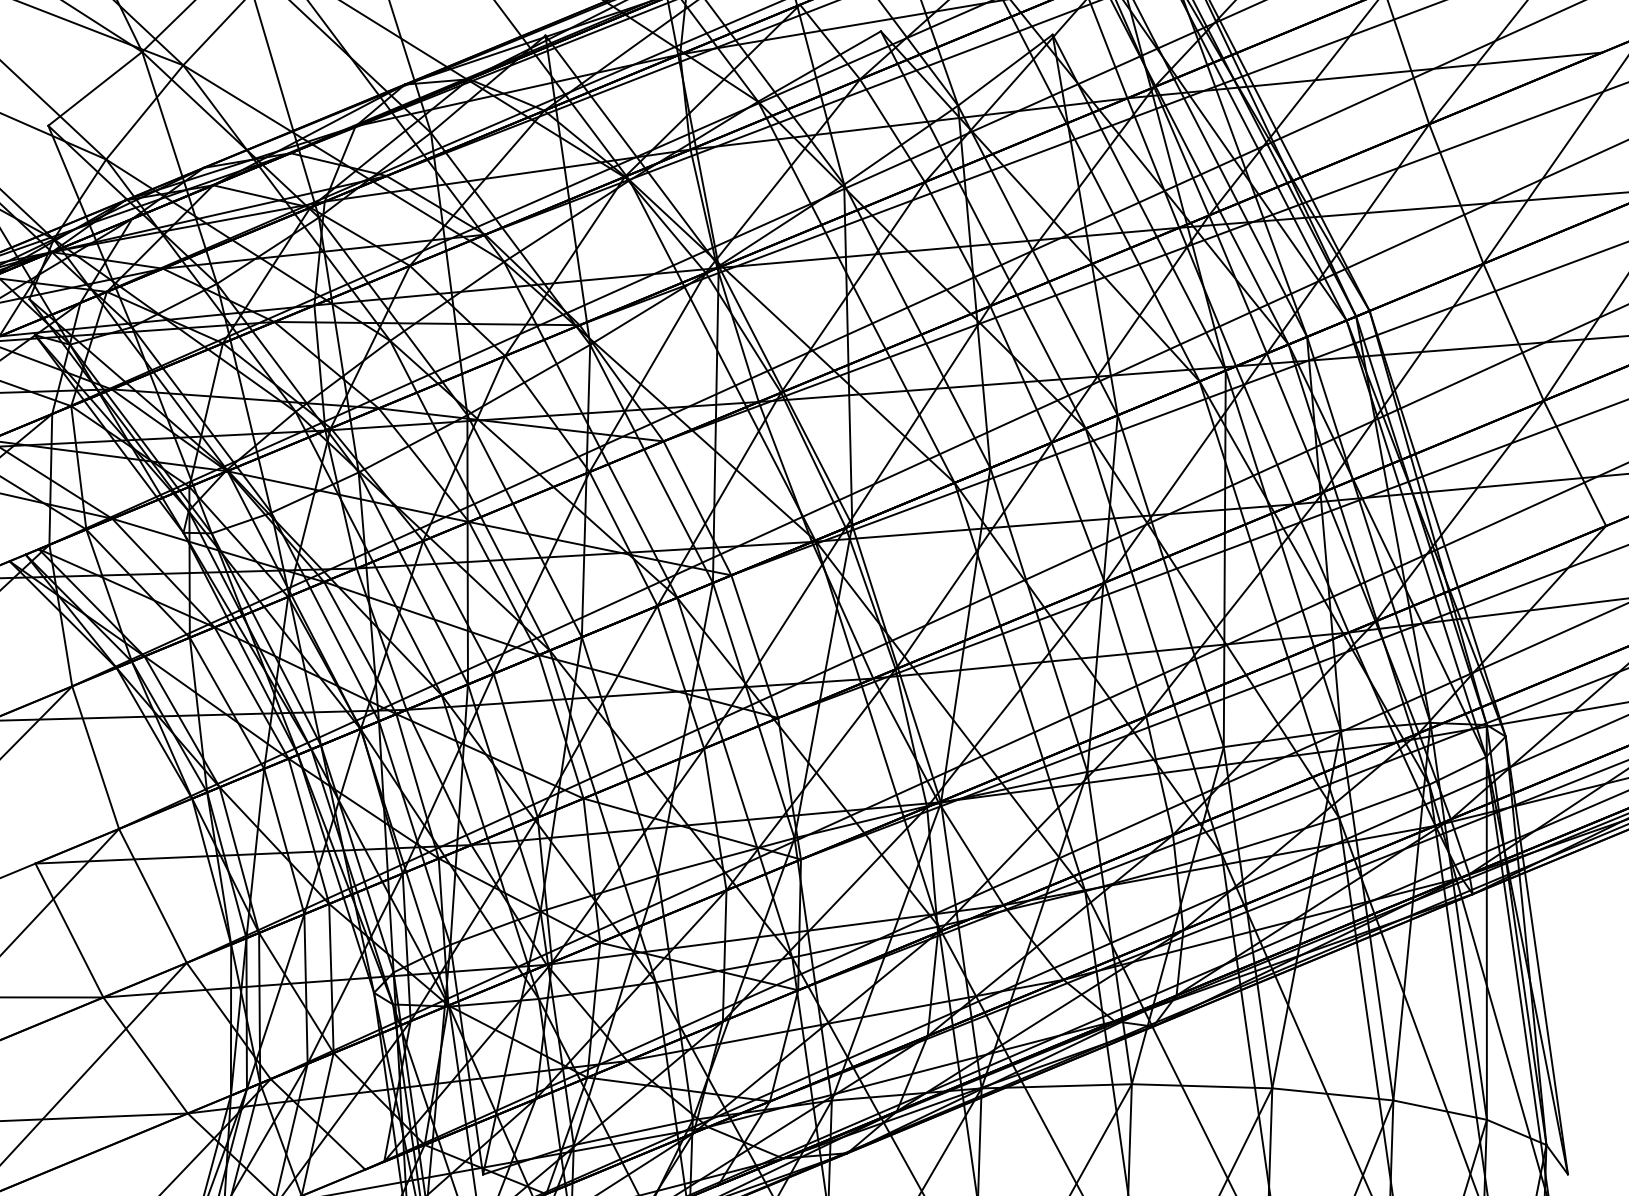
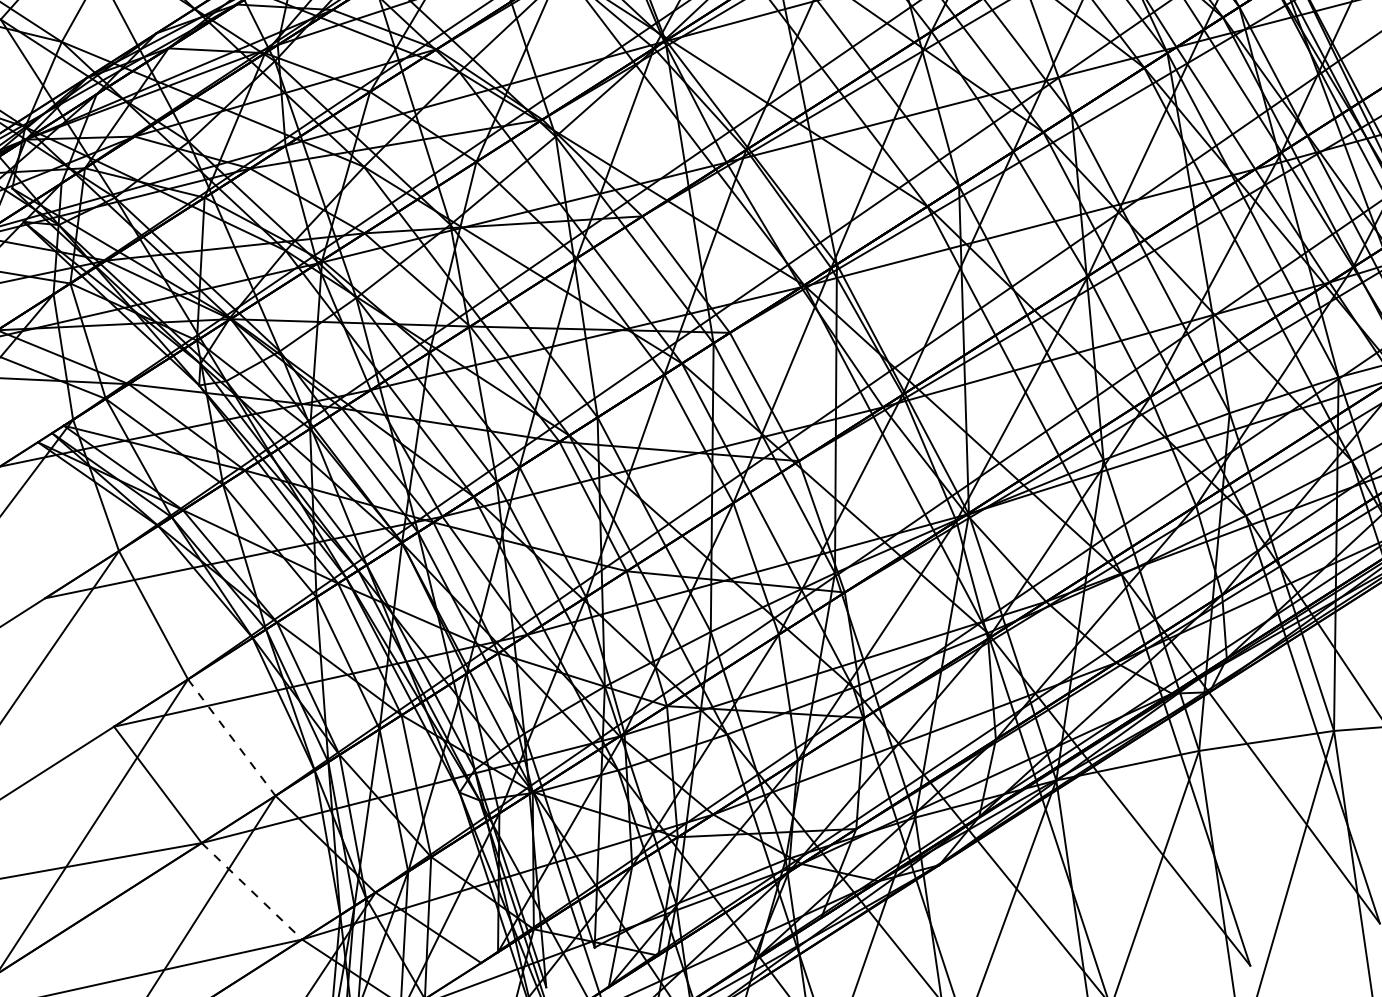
line: (153, 896) -> (232, 738), solid -> dashed
line: (145, 1055) -> (251, 891), solid -> dashed

